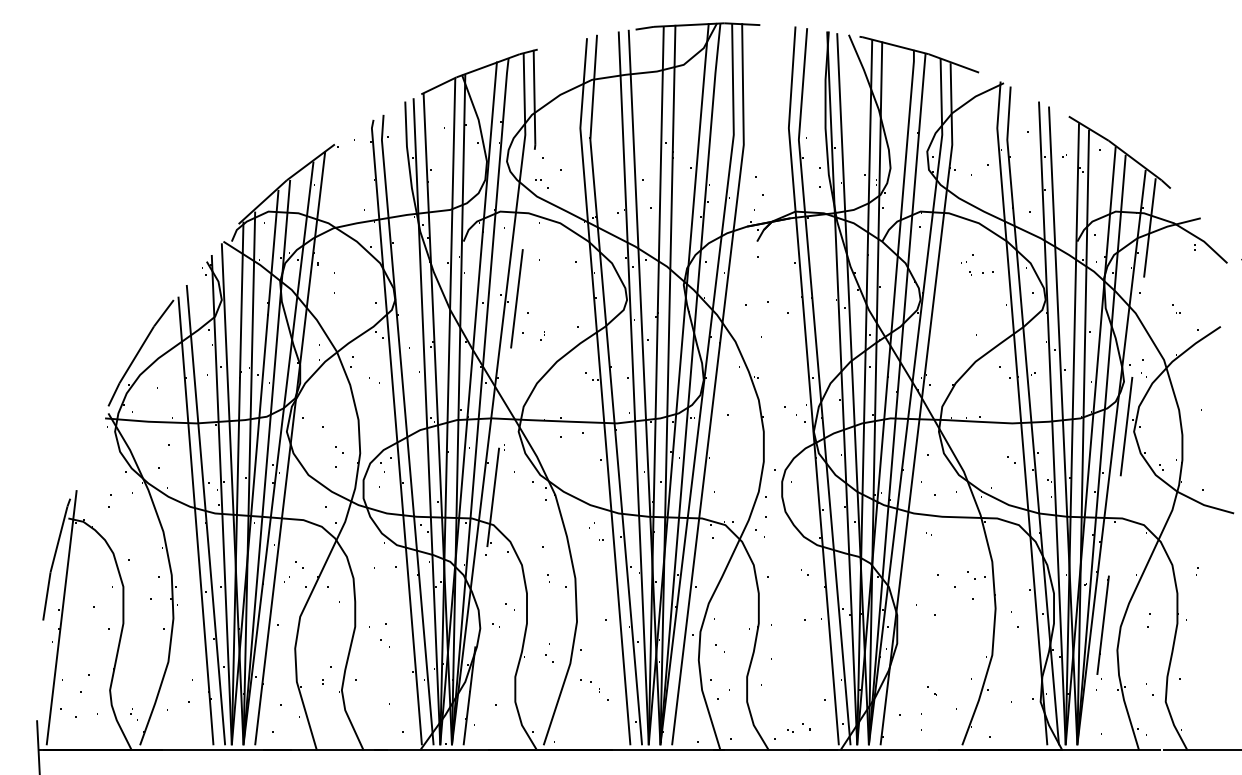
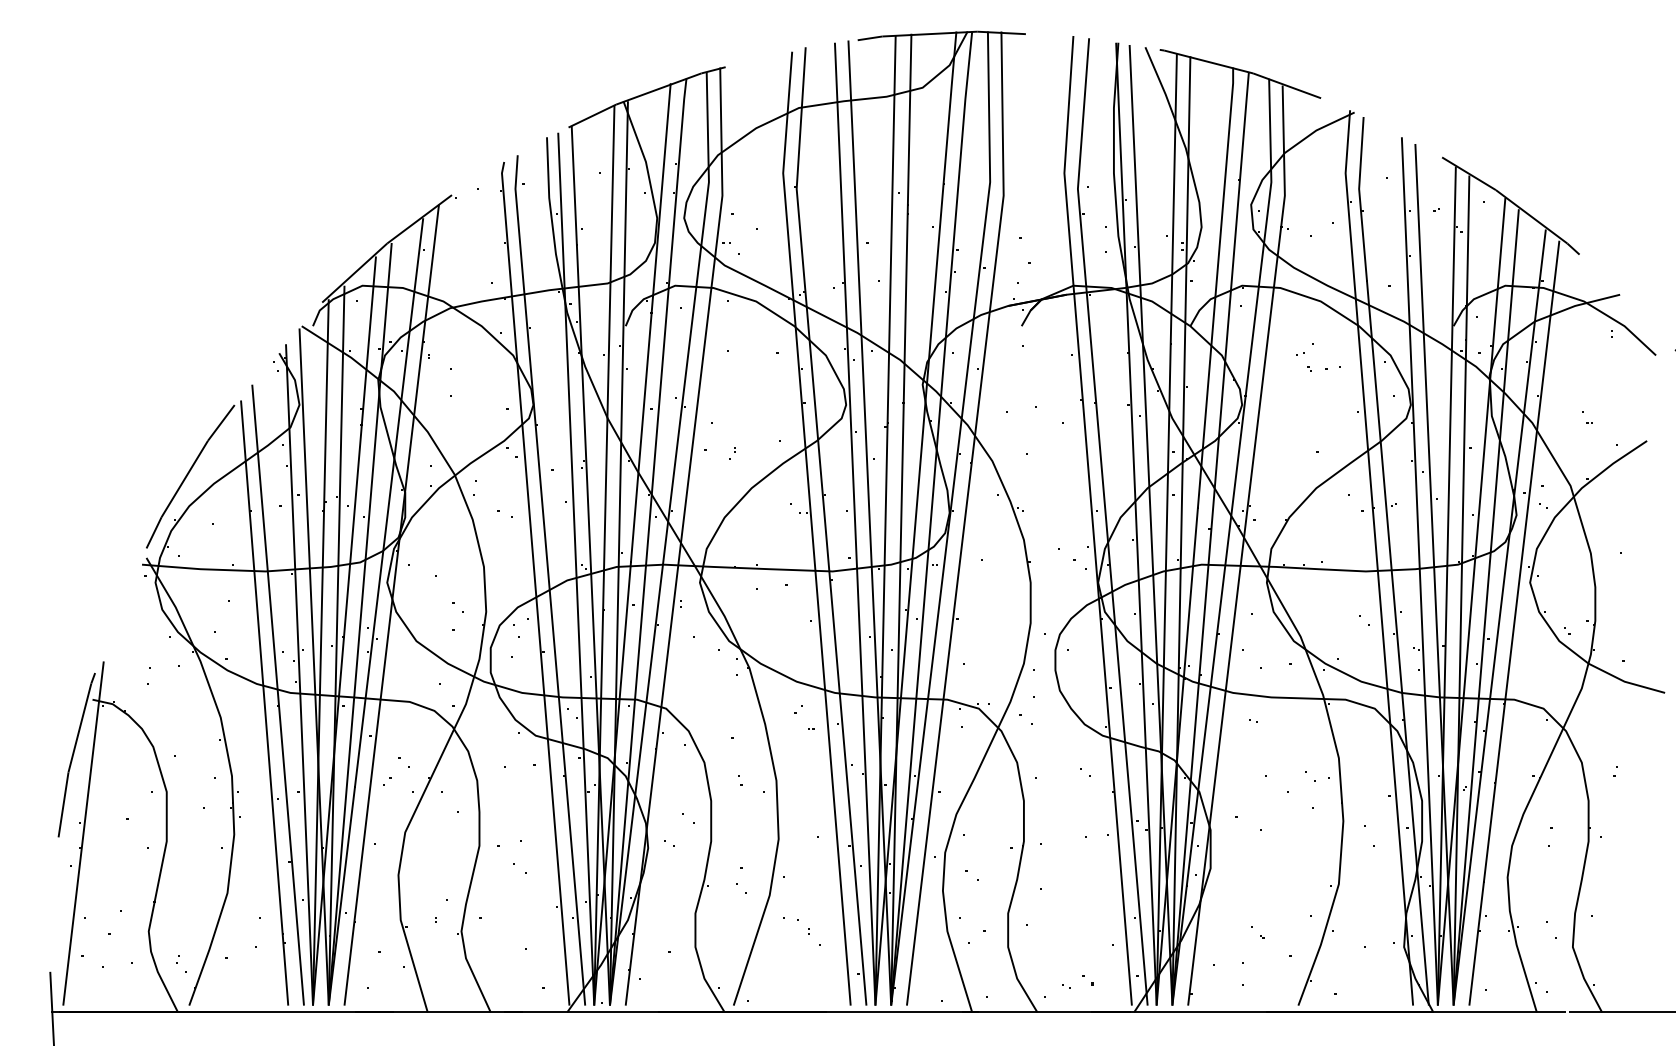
line: (504, 397) -> (681, 536), dashed -> solid
line: (1122, 462) -> (1514, 623), dashed -> solid

